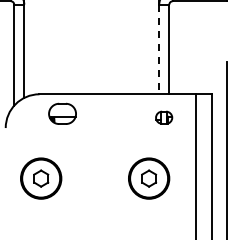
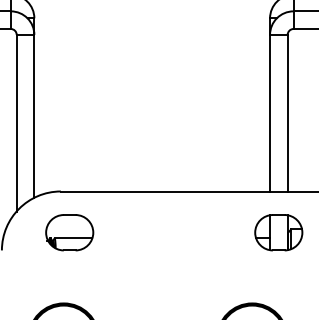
line: (159, 49) -> (270, 113), dashed -> solid
part: (62, 113) -> (69, 231), moved
part: (163, 117) -> (277, 231), size x1.67

